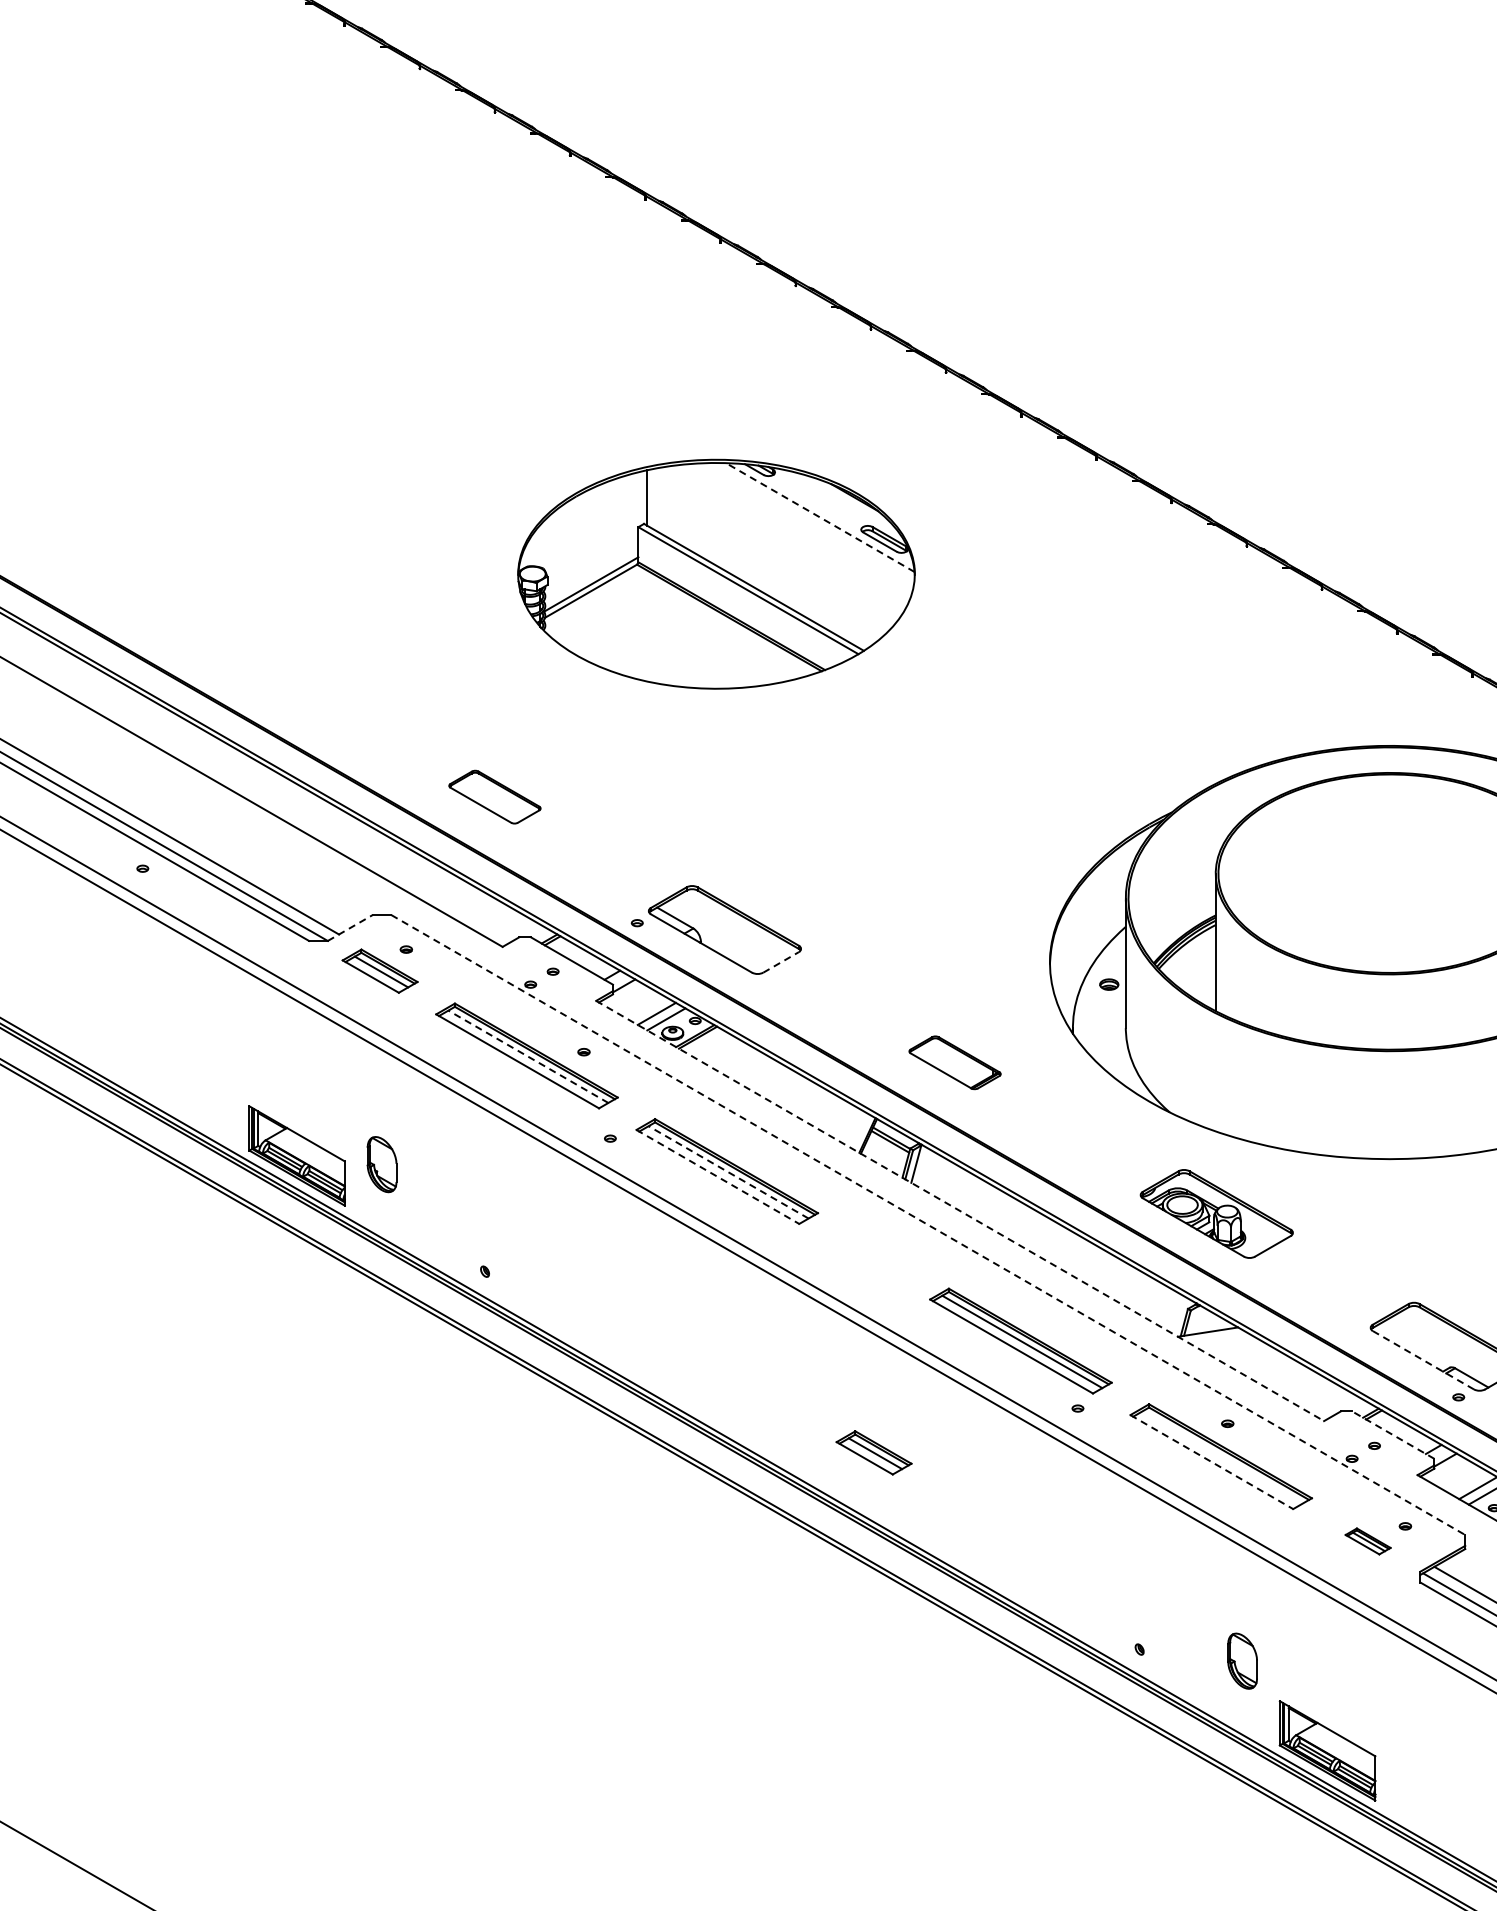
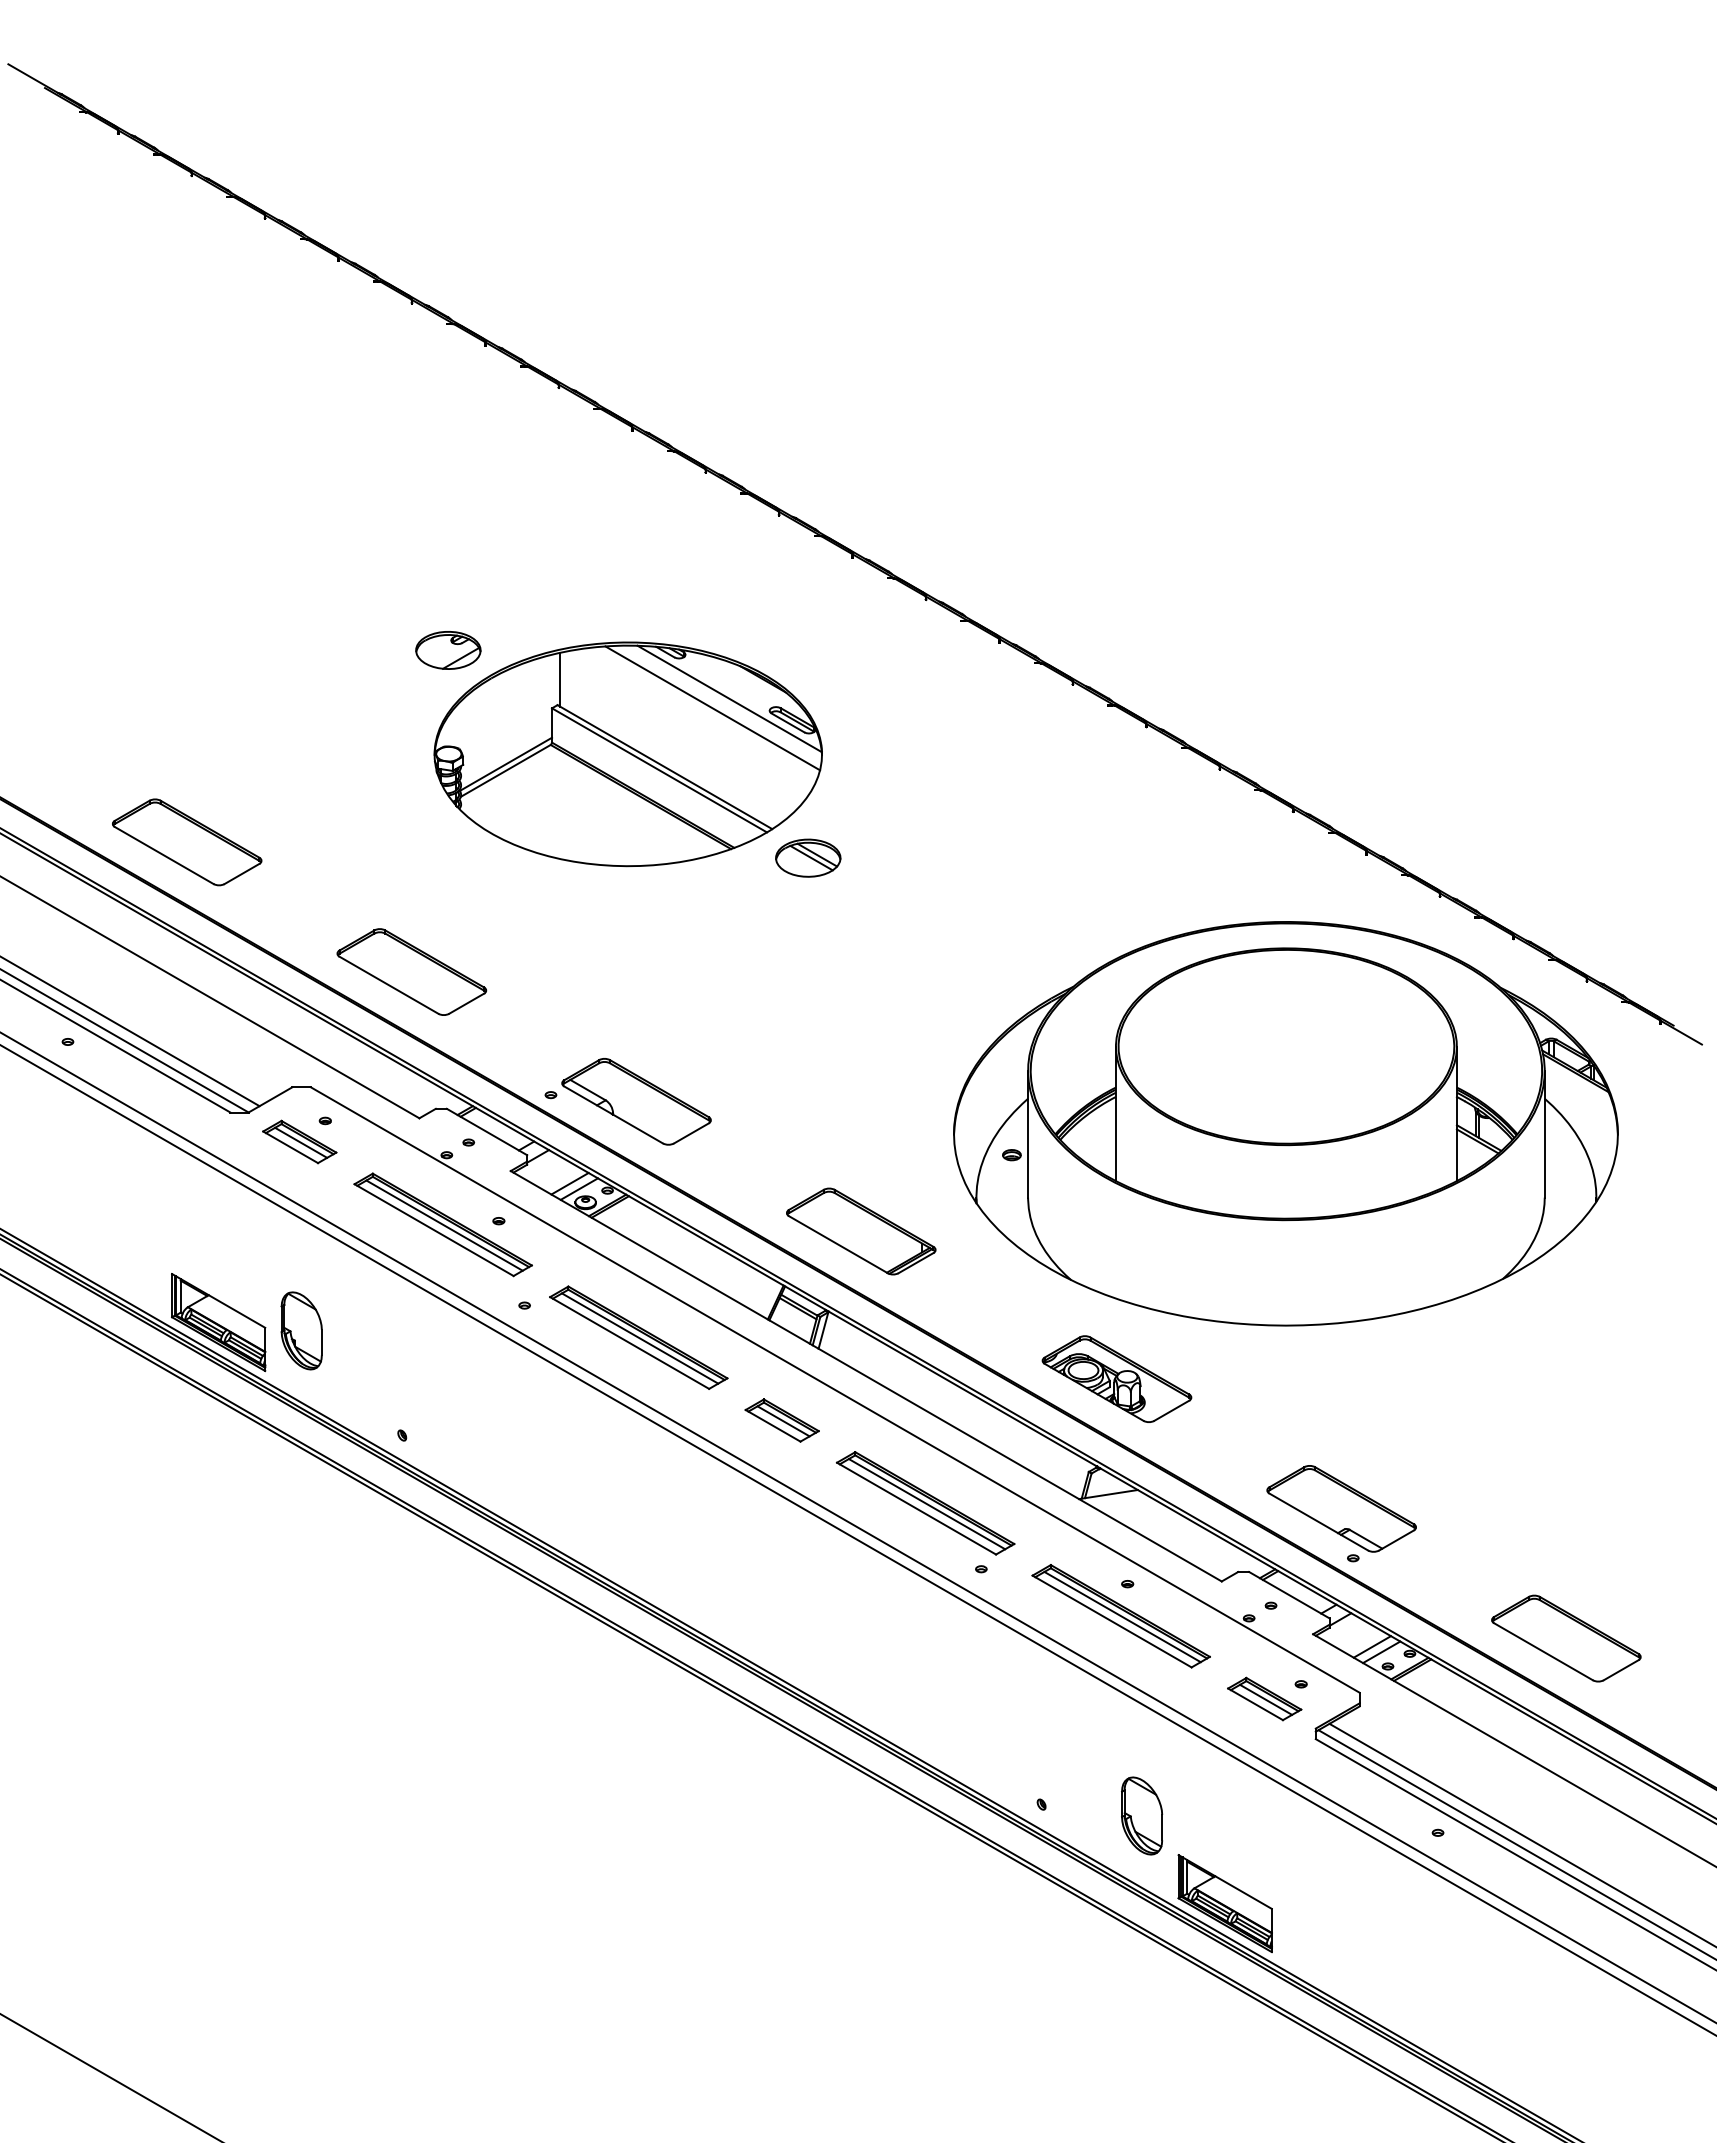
part: (532, 467) -> (448, 650), added
line: (820, 517) -> (729, 698), dashed -> solid
line: (802, 527) -> (712, 708), added
part: (265, 664) -> (187, 842), added
part: (900, 679) -> (808, 857), added
part: (494, 796) -> (411, 971), size x1.67
line: (350, 927) -> (270, 1099), dashed -> solid
line: (781, 962) -> (691, 1133), dashed -> solid
line: (528, 1056) -> (444, 1225), dashed -> solid
part: (955, 1062) -> (861, 1231), size x1.67
part: (381, 1164) -> (301, 1330), size x1.43
line: (727, 1172) -> (639, 1338), dashed -> solid
line: (717, 1177) -> (629, 1343), dashed -> solid
line: (960, 1211) -> (866, 1376), dashed -> solid
line: (928, 1224) -> (835, 1389), dashed -> solid
line: (1423, 1360) -> (1318, 1522), dashed -> solid
line: (1392, 1434) -> (1288, 1594), dashed -> solid
part: (873, 1452) -> (781, 1420), moved
line: (1222, 1456) -> (1122, 1616), added
line: (1212, 1462) -> (1112, 1621), dashed -> solid
part: (1367, 1540) -> (1264, 1698), size x1.67
part: (1242, 1660) -> (1142, 1815), size x1.43

